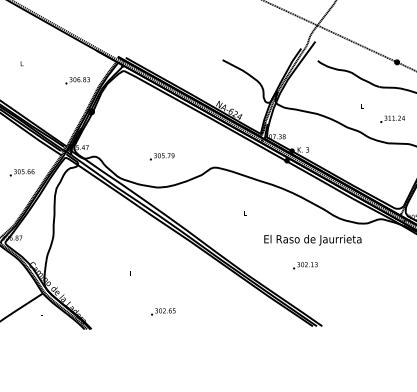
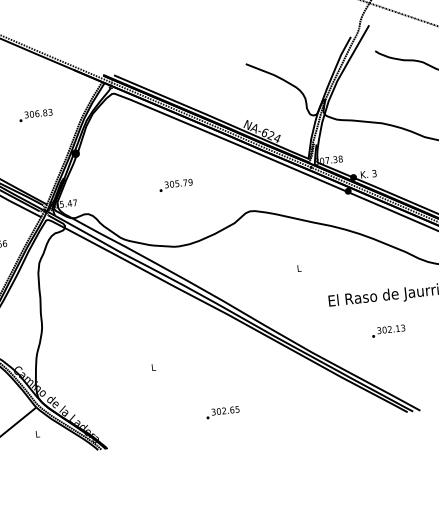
text: (77, 80) -> (35, 115), moved
text: (161, 156) -> (175, 185), moved
text: (163, 311) -> (223, 411), moved

